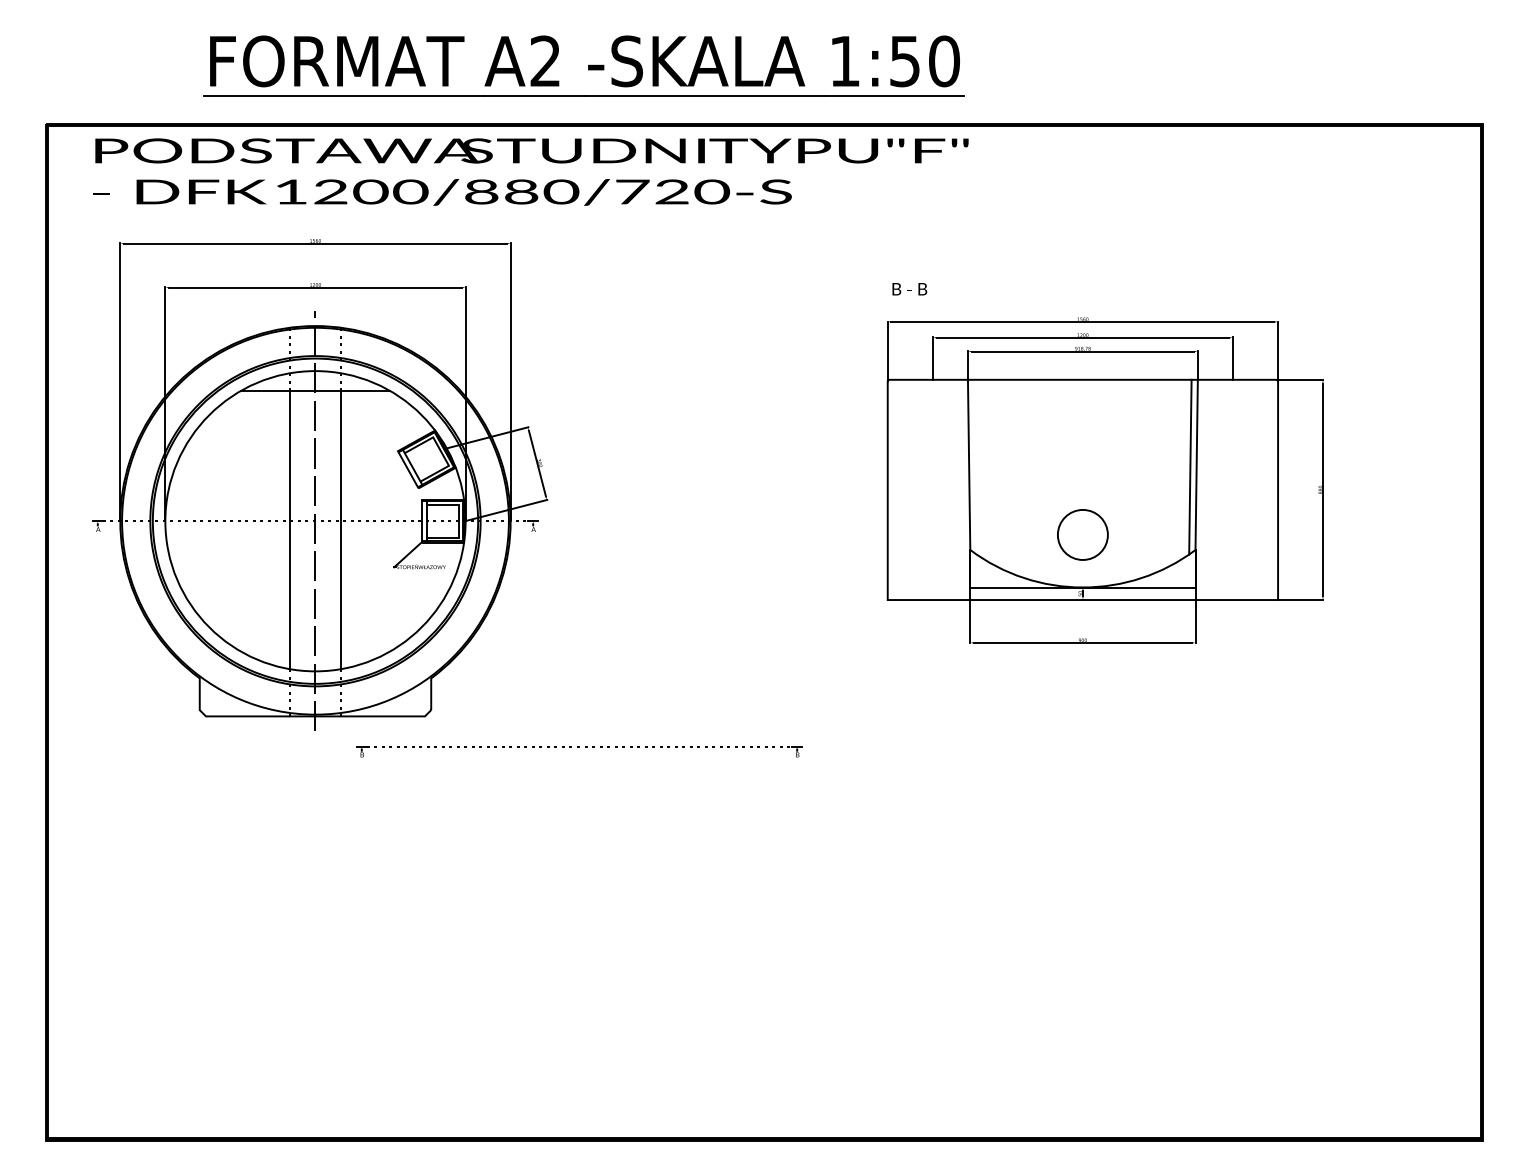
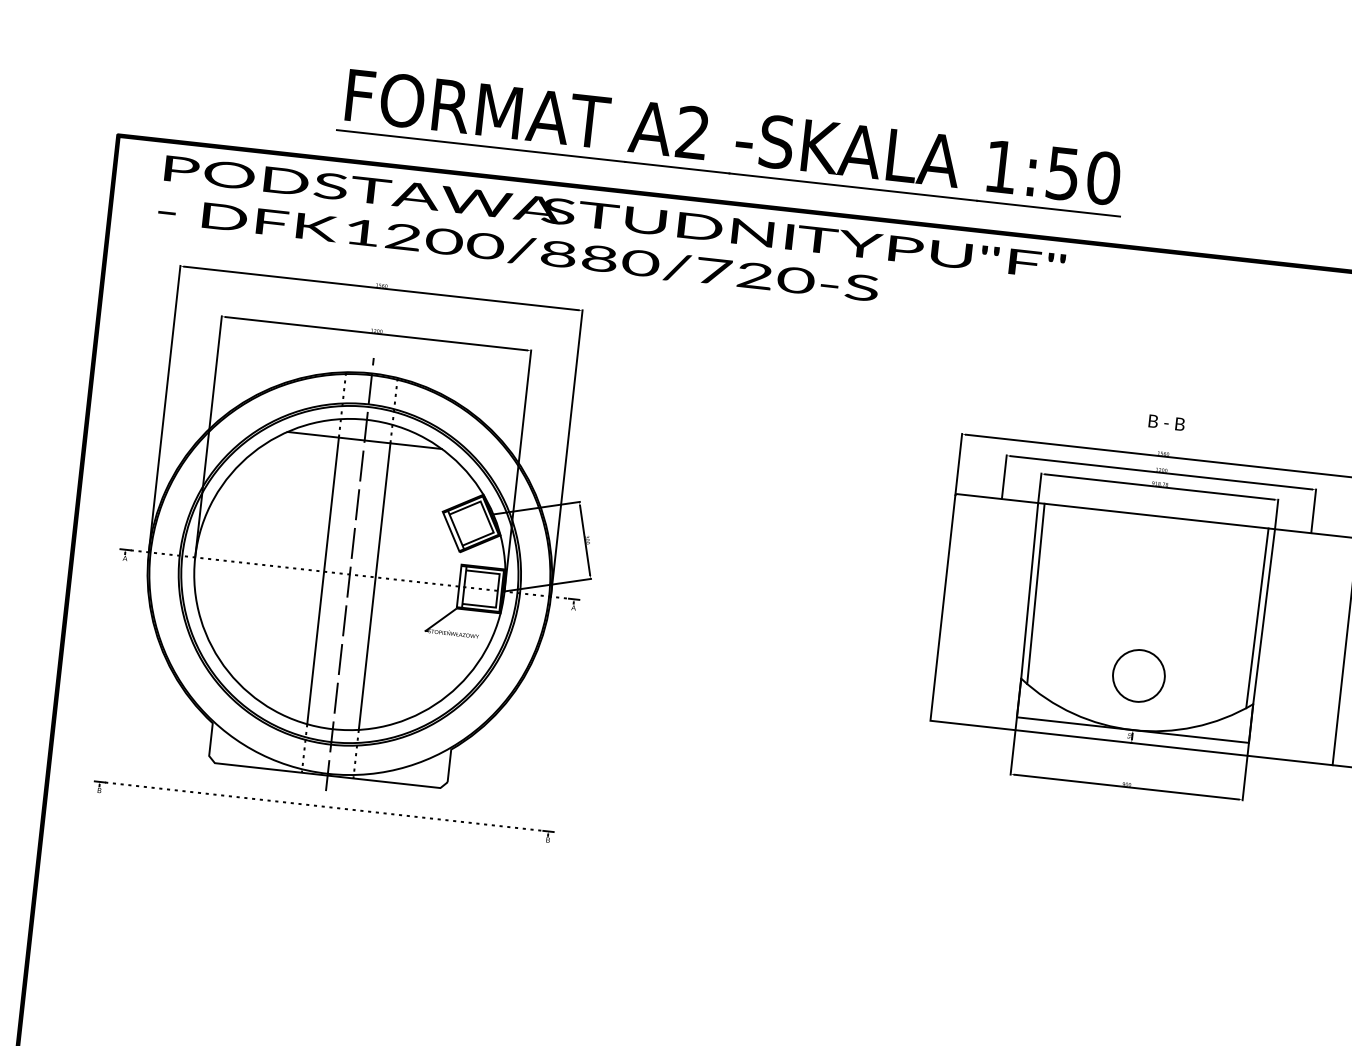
part: (583, 65) -> (731, 141), moved
text: (909, 289) -> (1166, 423), moved
line: (975, 466) -> (1036, 593), added
part: (579, 751) -> (323, 811), moved

